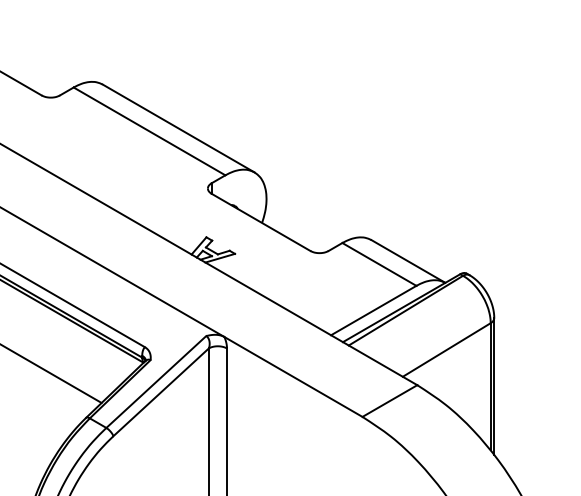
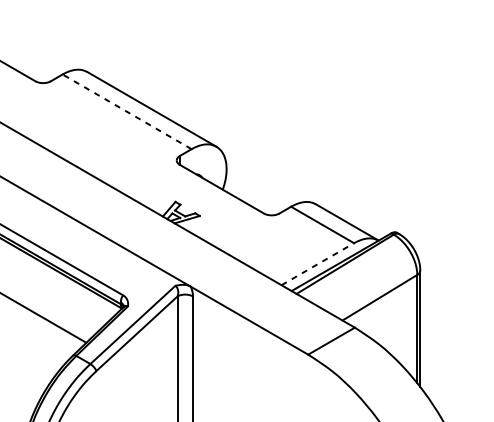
line: (149, 131) -> (127, 111), solid -> dashed
line: (374, 310) -> (318, 264), solid -> dashed

